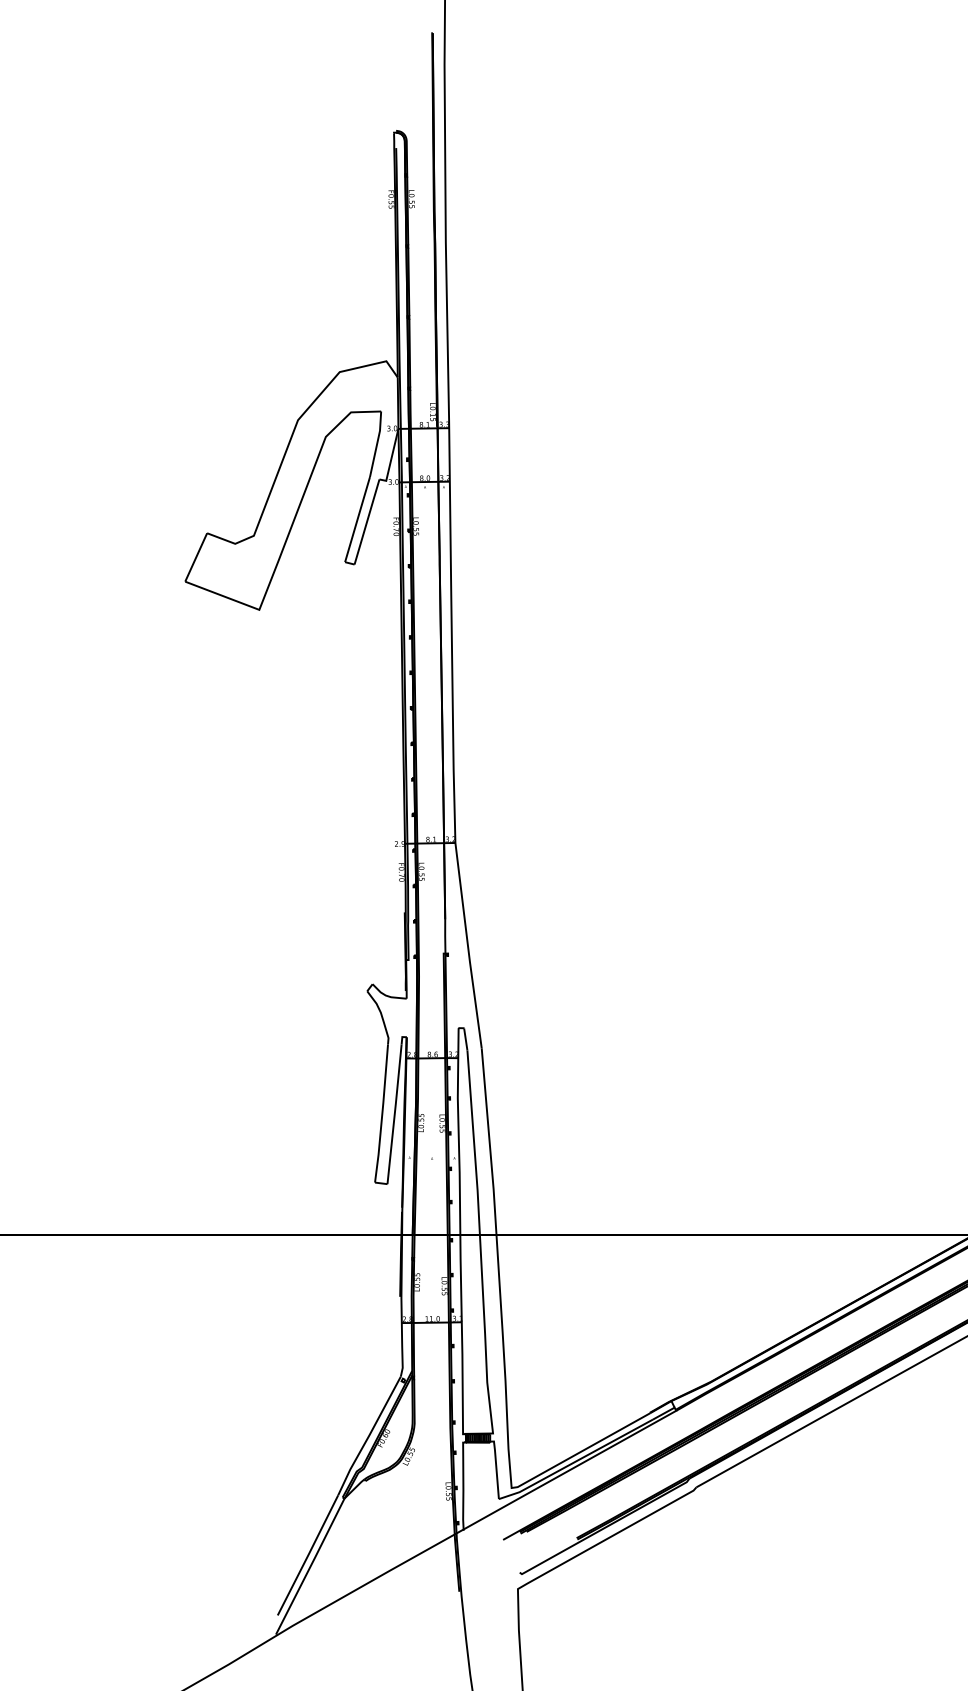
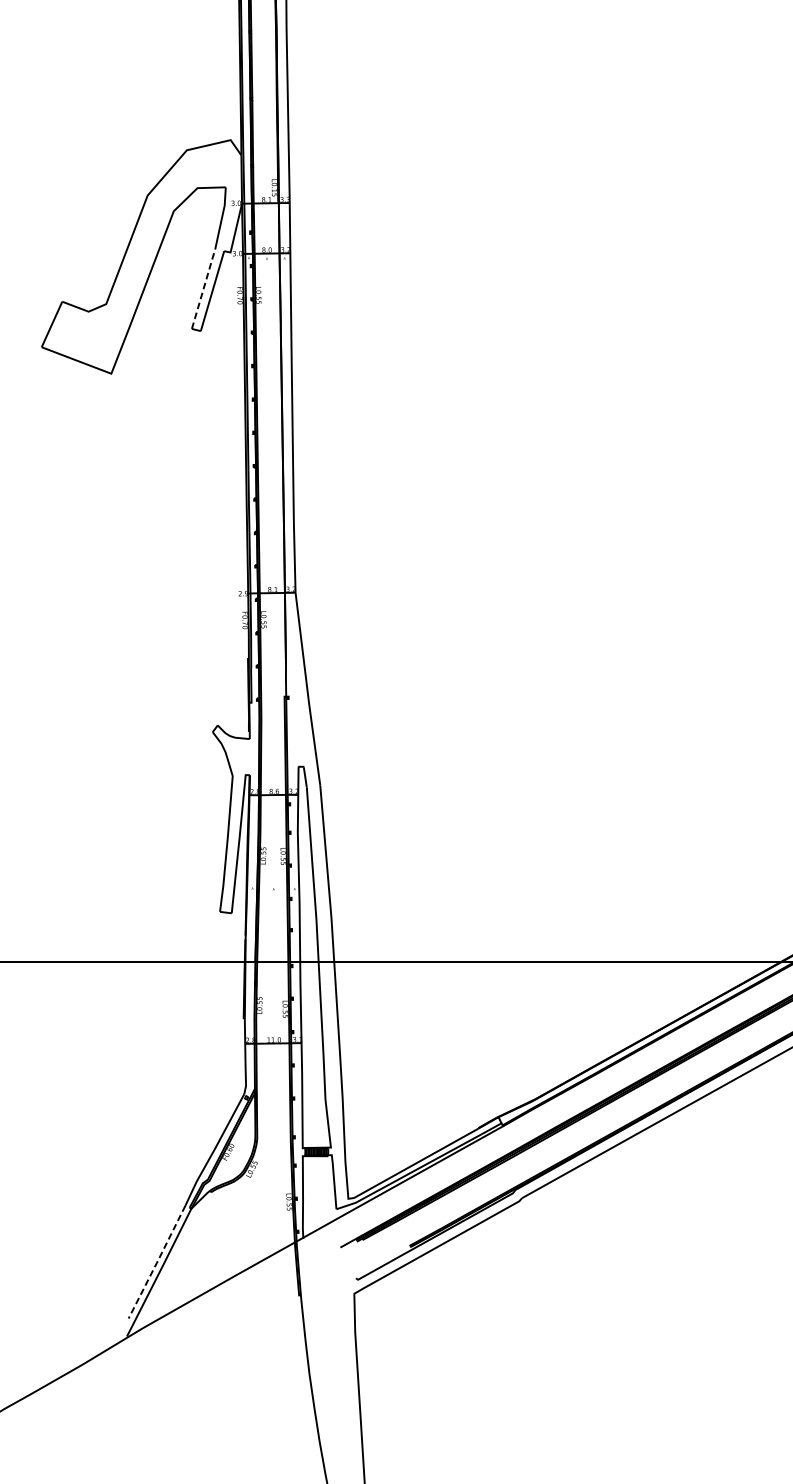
line: (357, 519) -> (203, 288), solid -> dashed
line: (308, 1554) -> (157, 1261), solid -> dashed

